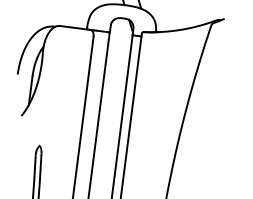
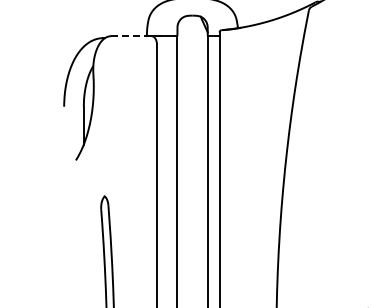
line: (74, 28) -> (130, 36), solid -> dashed

